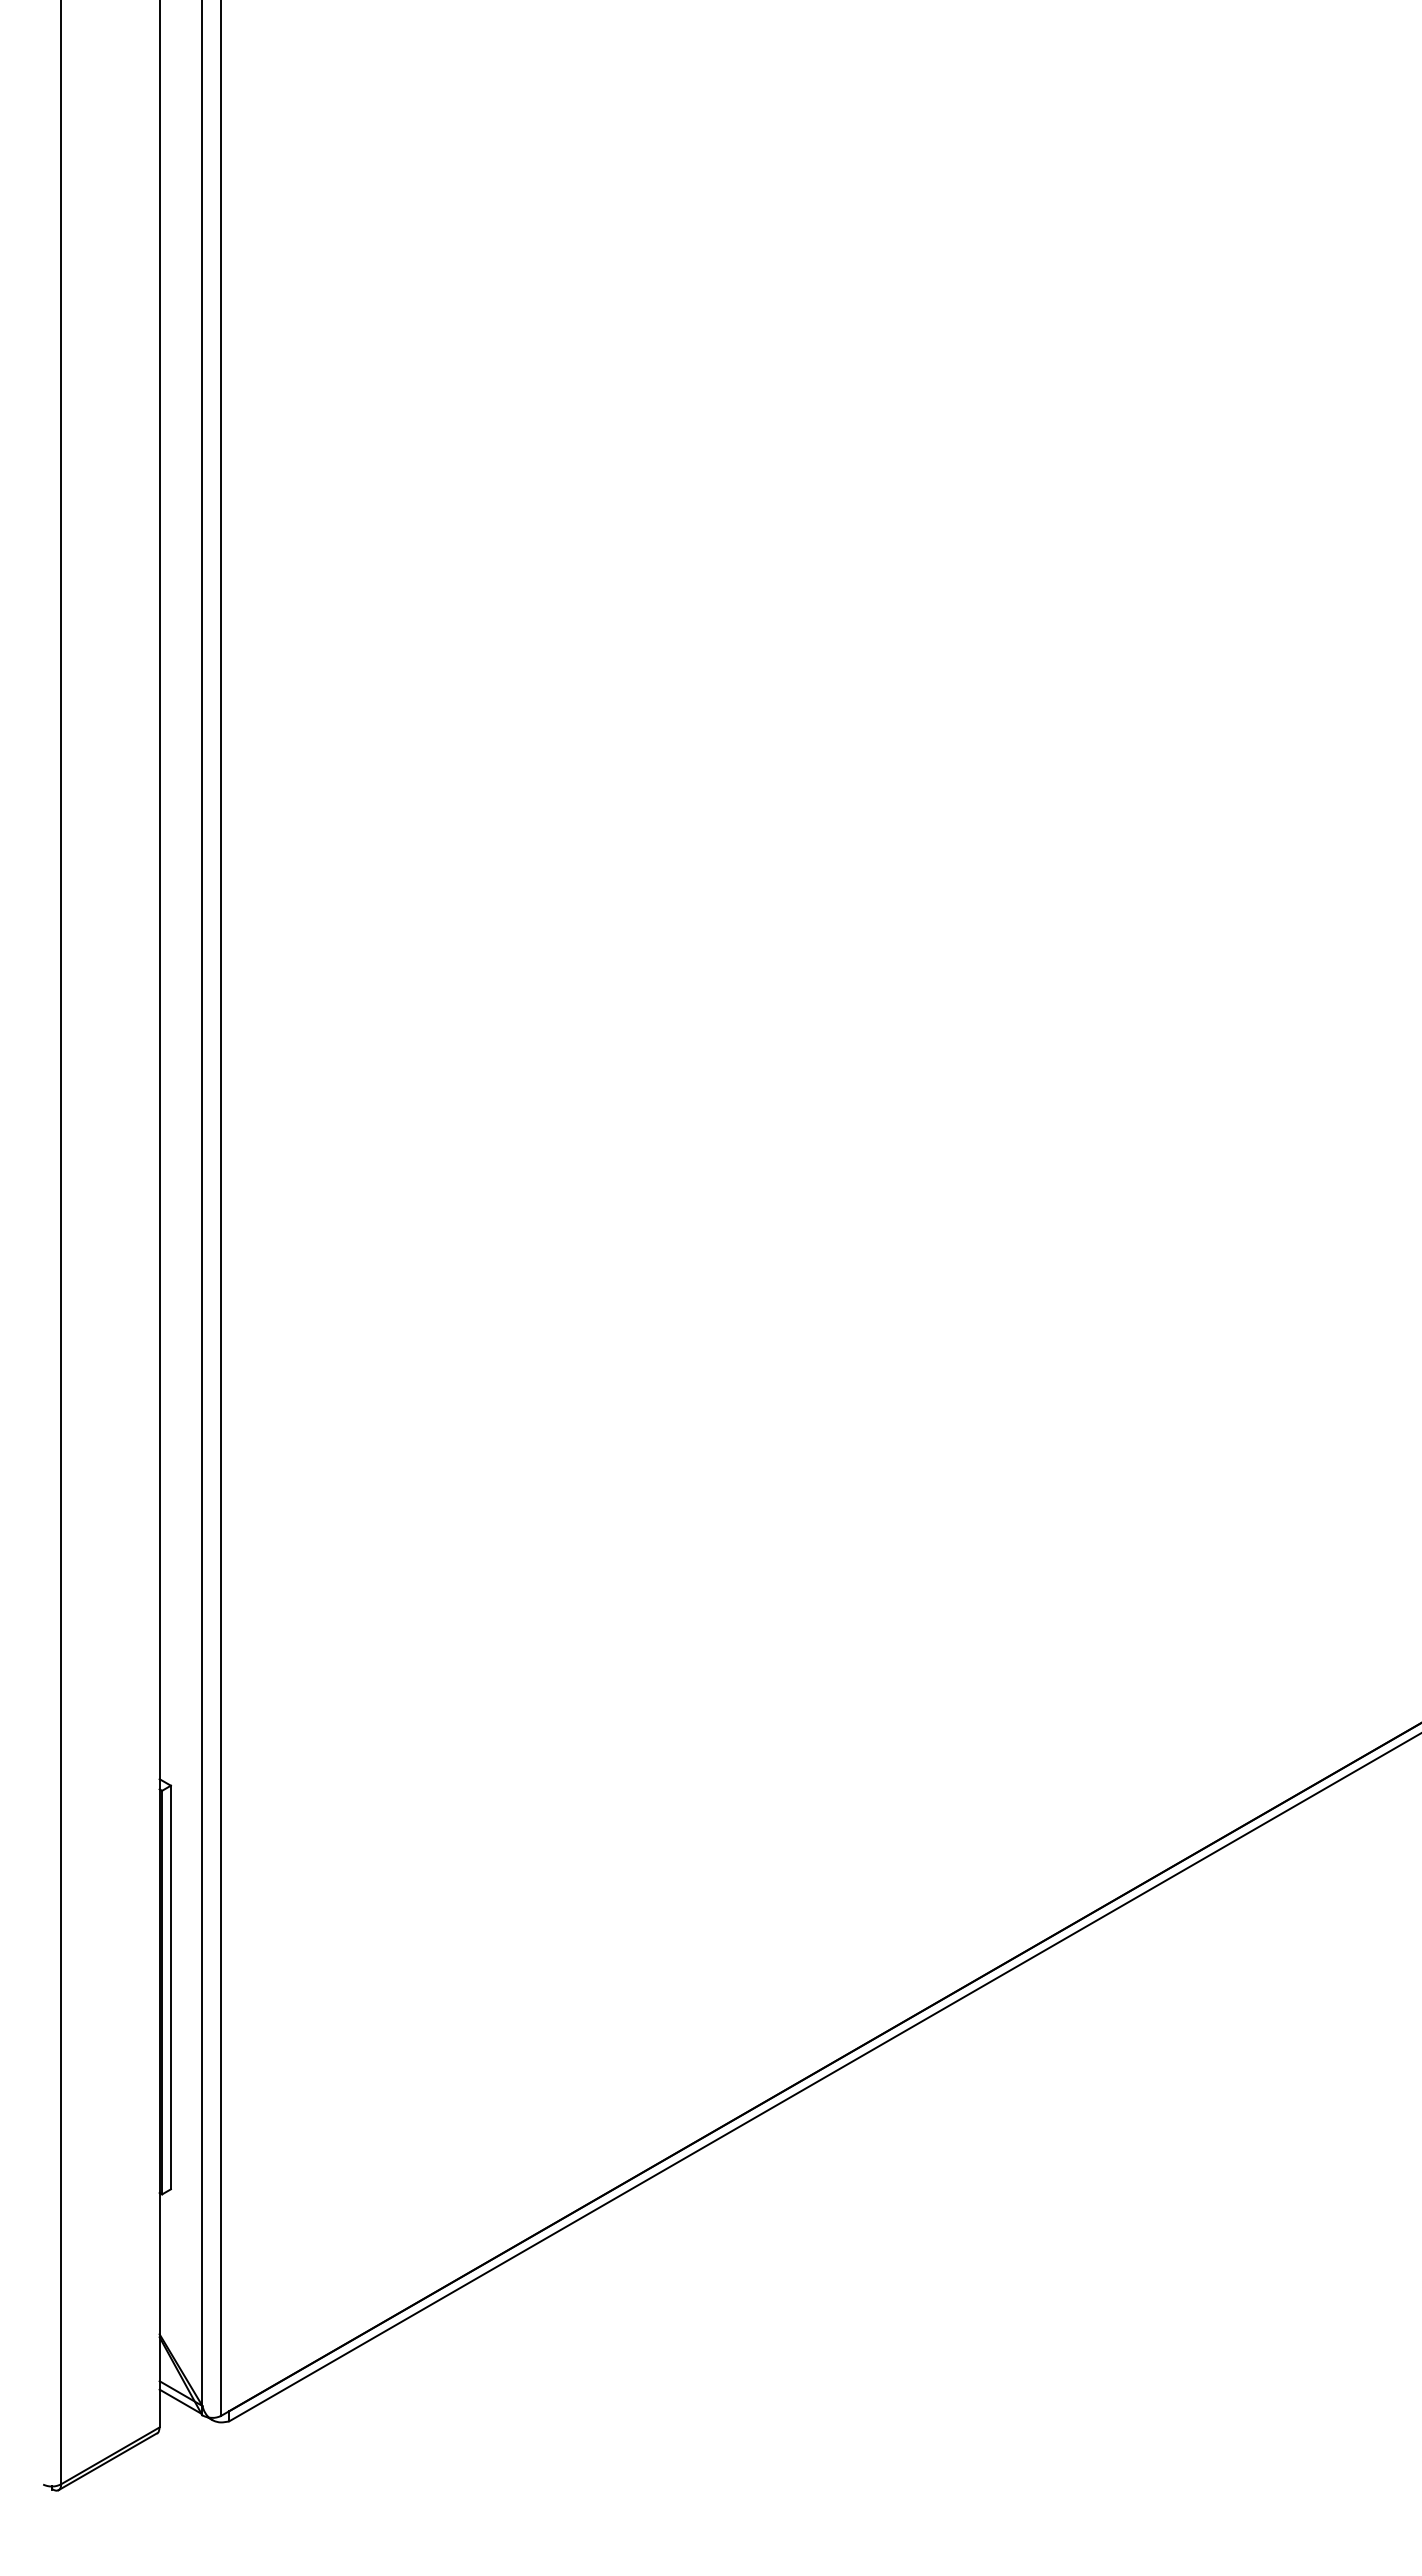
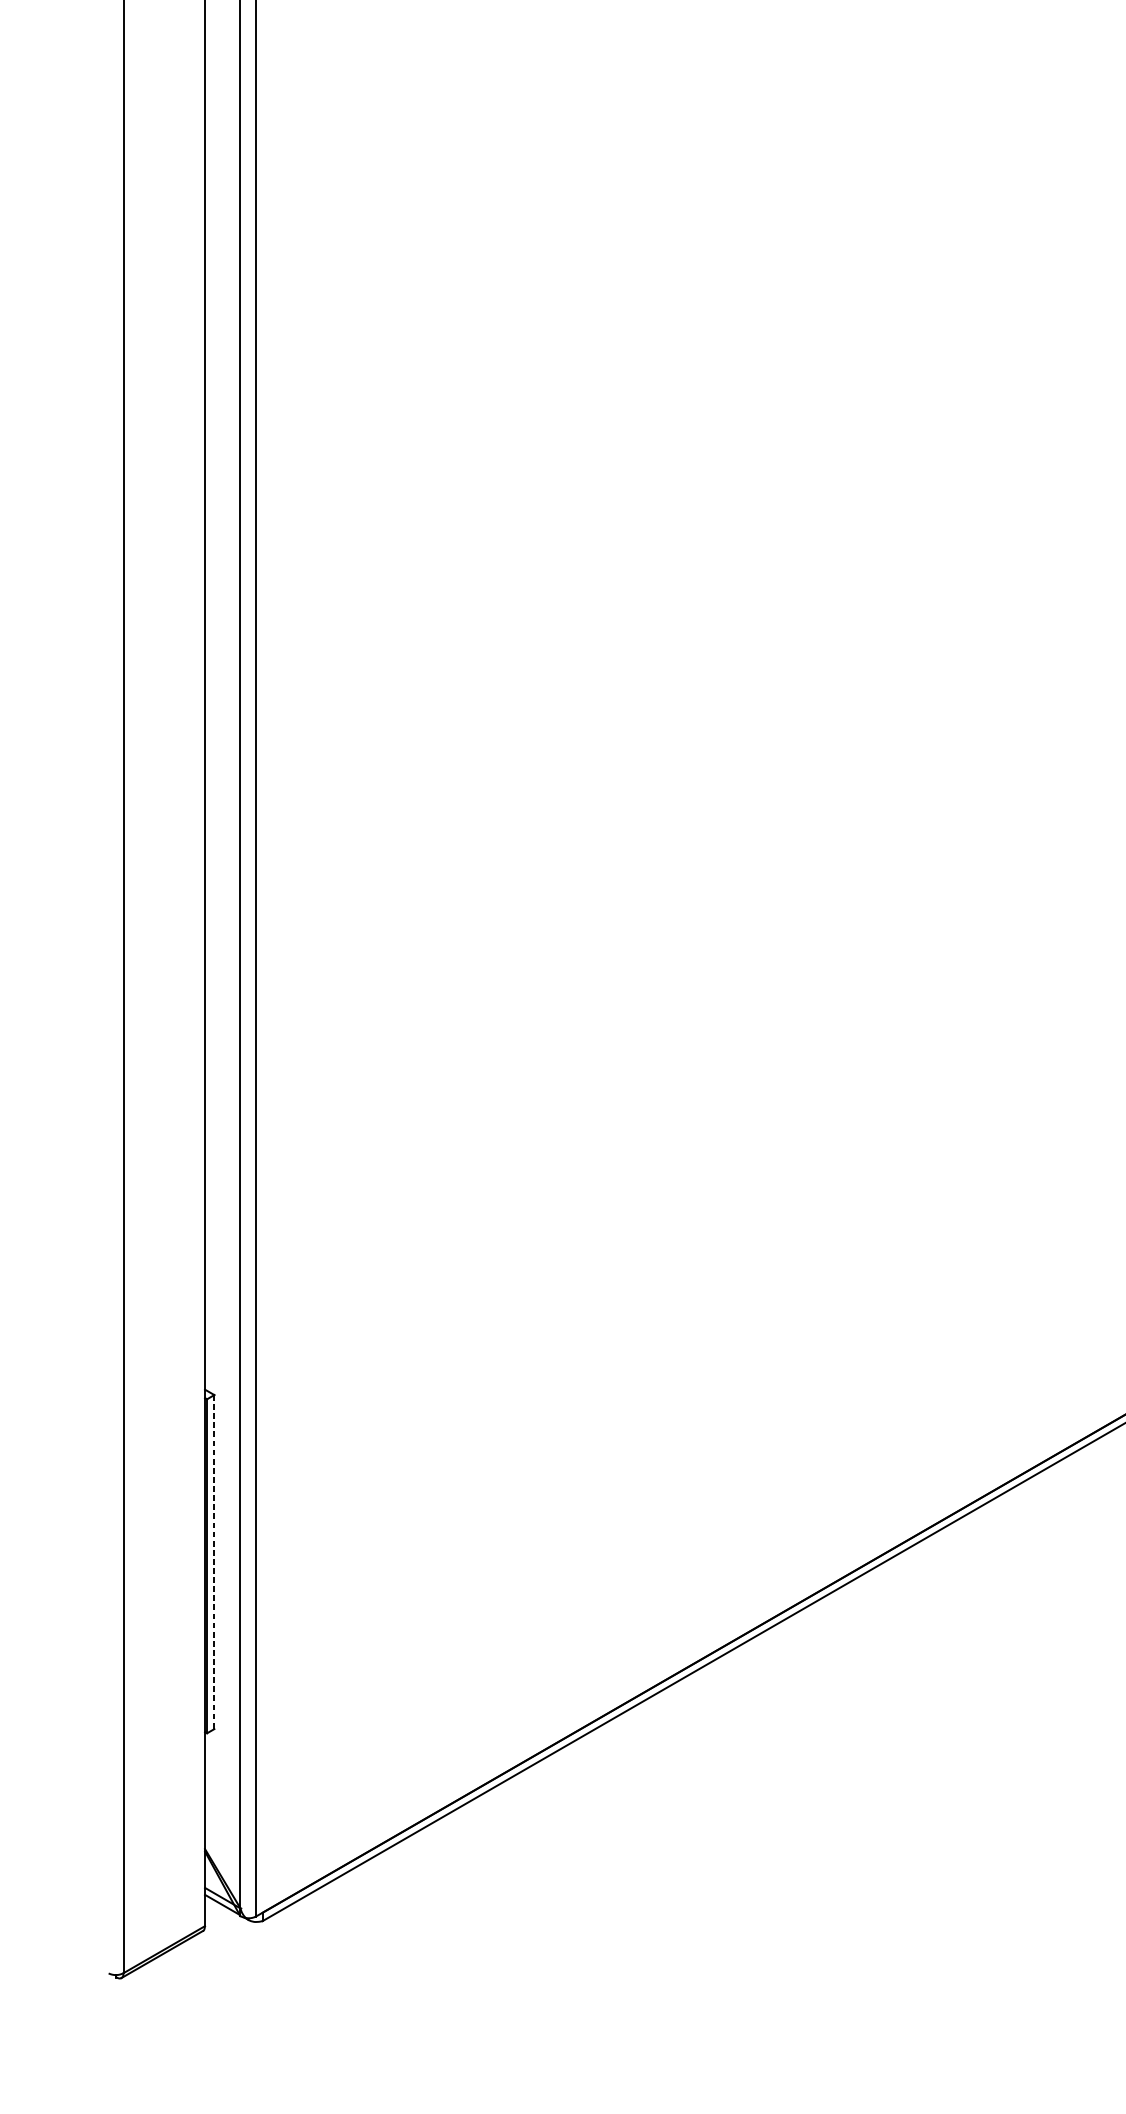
line: (170, 1987) -> (214, 1562), solid -> dashed

